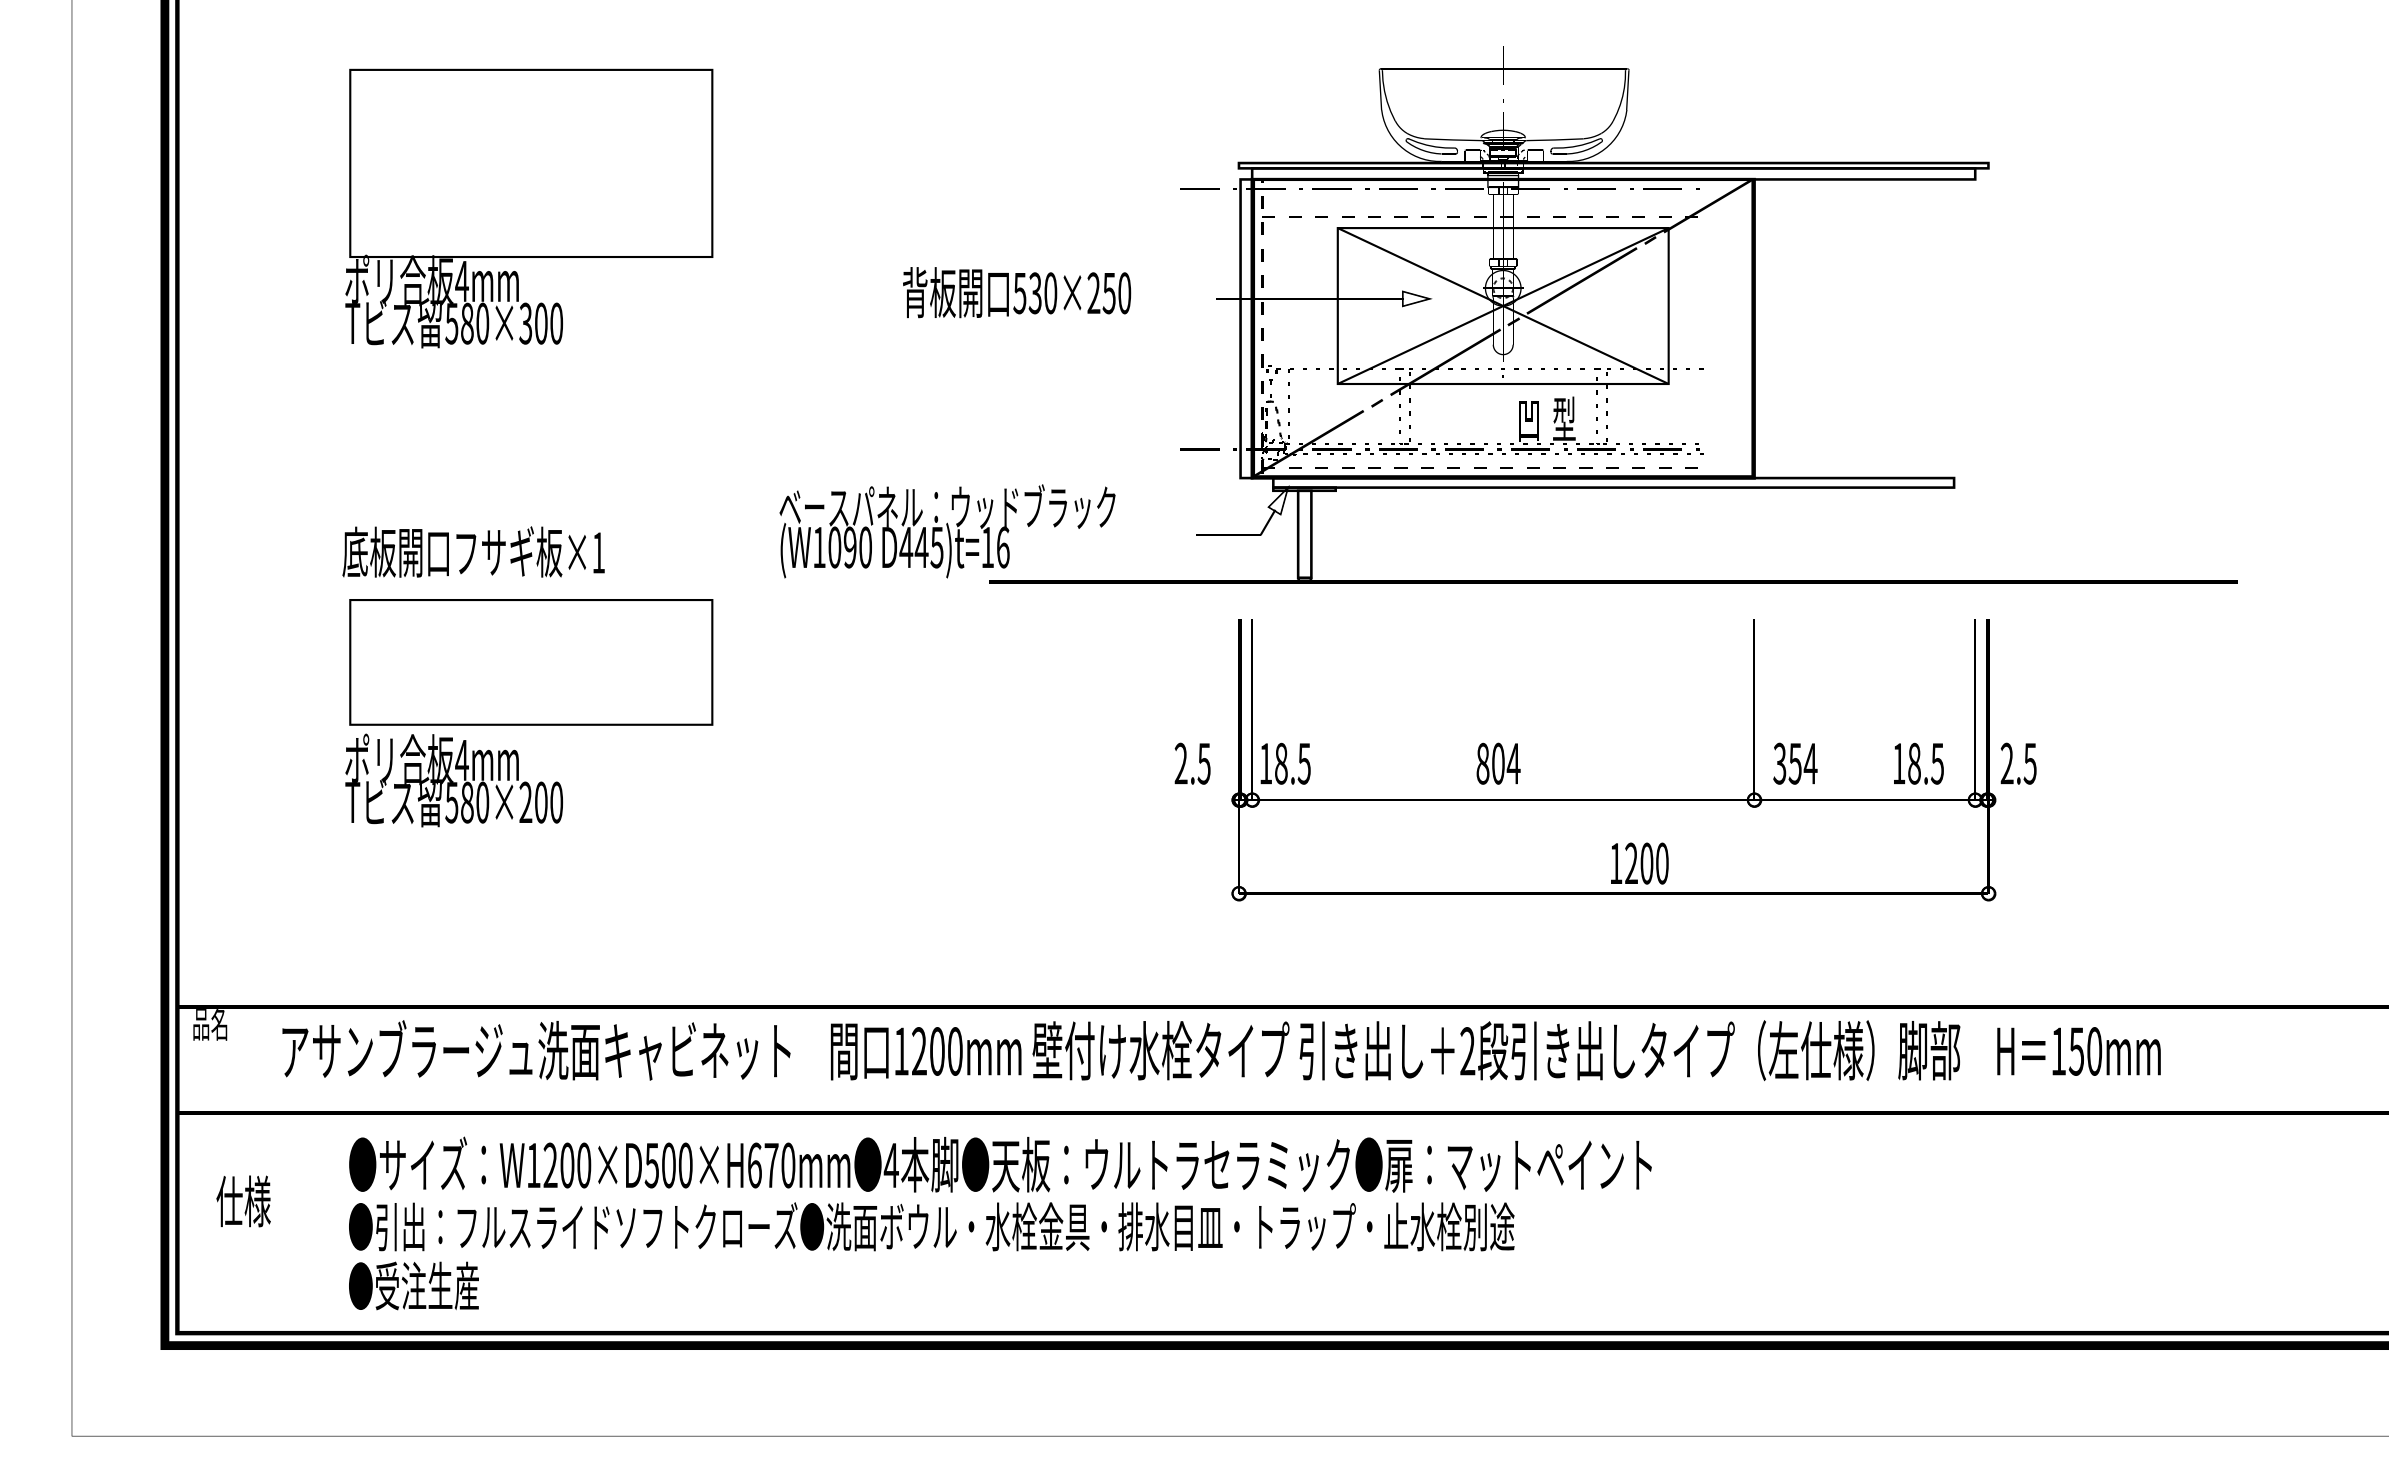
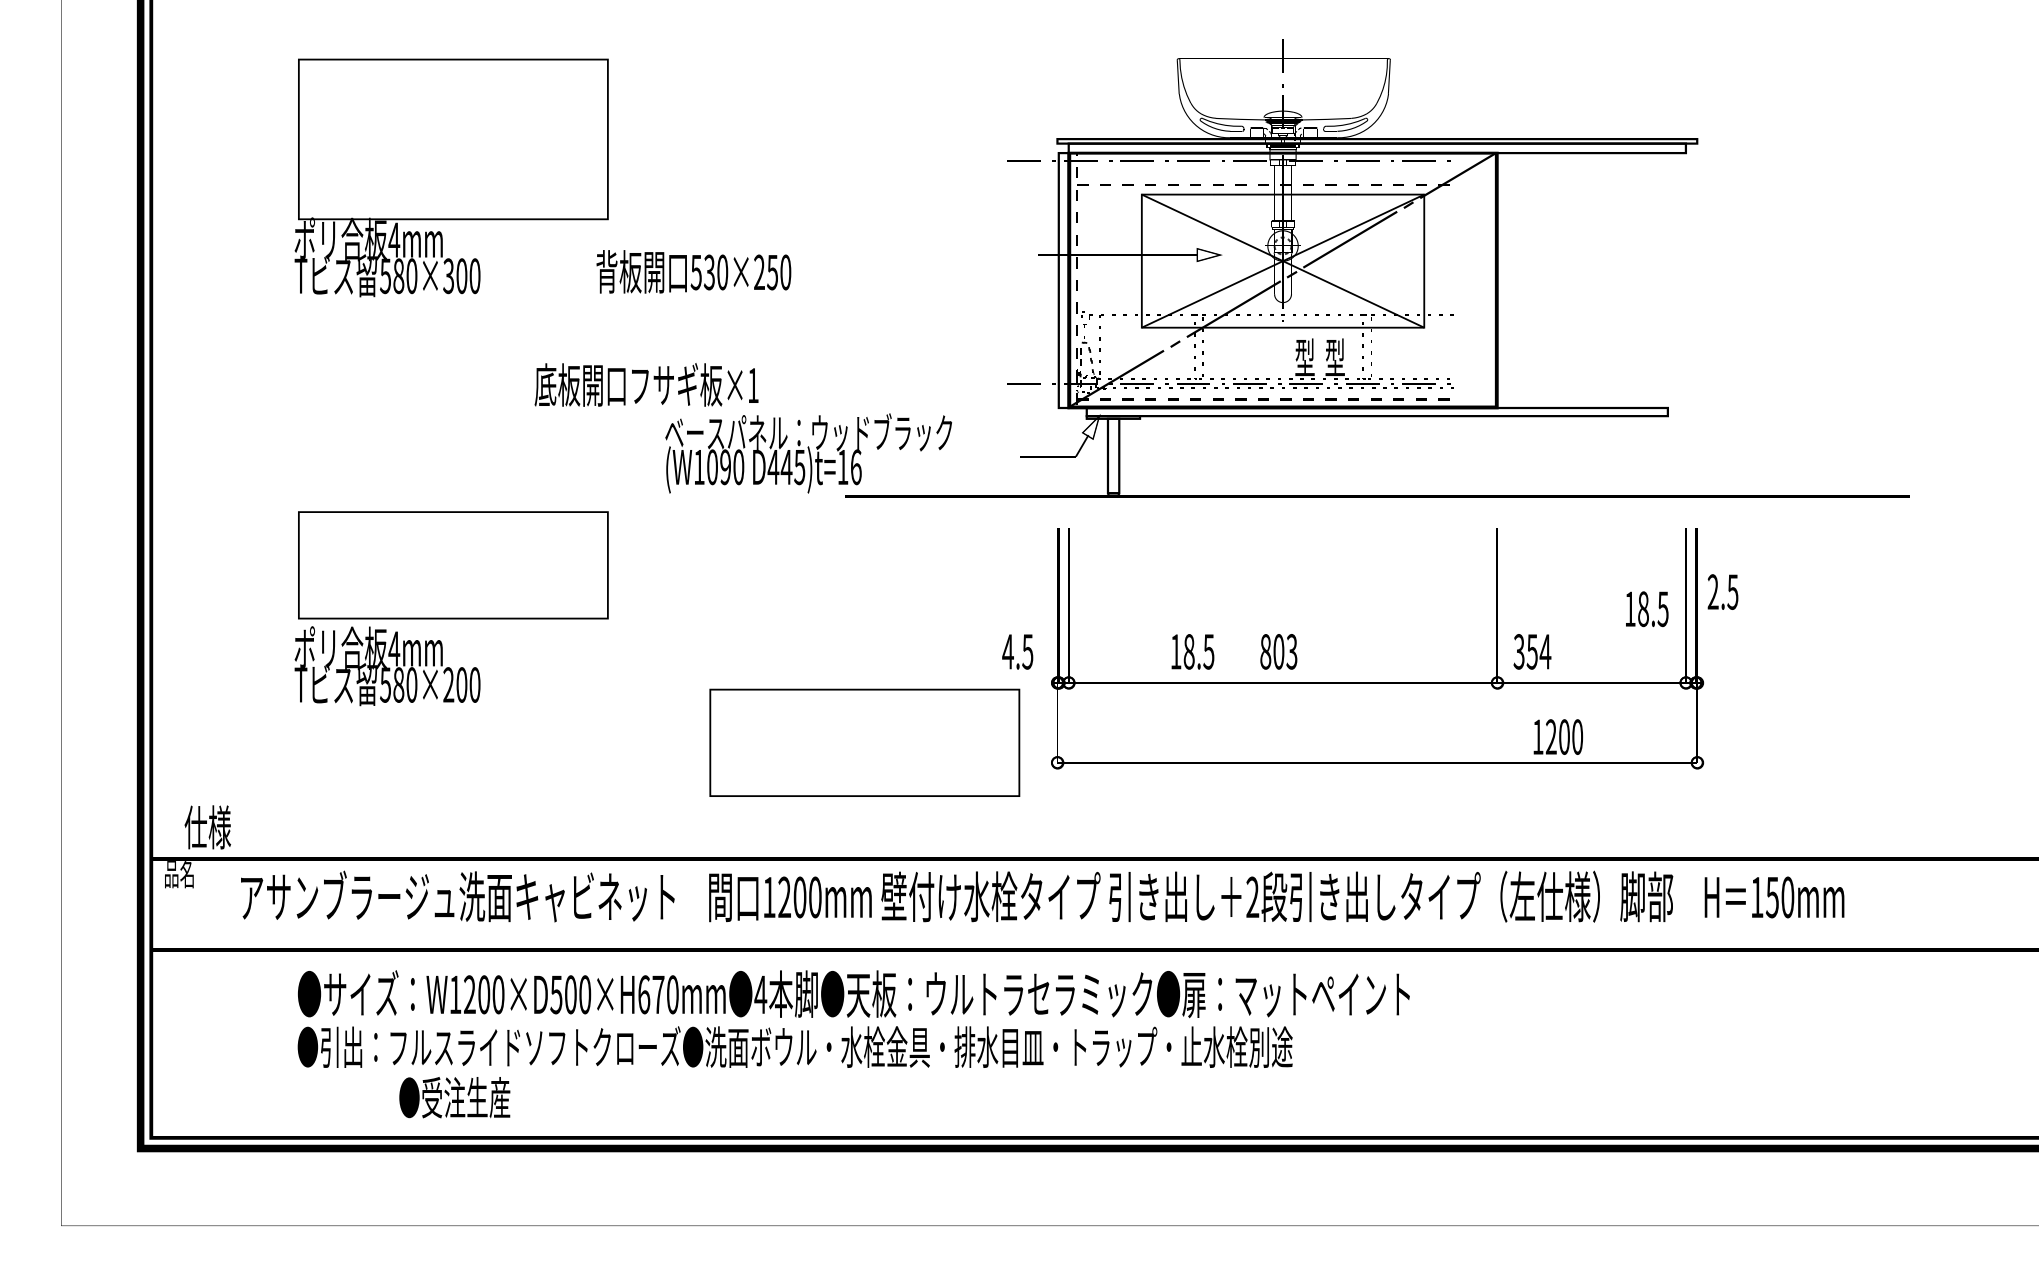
text: (1017, 292) -> (694, 271), moved
text: (1528, 418) -> (1304, 357), 凹 -> 型
text: (473, 551) -> (646, 384), moved
text: (1181, 763) -> (1008, 651), 2.5 -> 4.5
text: (1285, 763) -> (1192, 651), moved
text: (1513, 763) -> (1291, 651), 804 -> 803
text: (1918, 763) -> (1646, 608), moved
text: (2018, 763) -> (1722, 591), moved
text: (1639, 863) -> (1558, 736), moved
part: (1013, 870) -> (864, 742), added
text: (243, 1201) -> (207, 827), moved
text: (413, 1285) -> (454, 1097), moved

